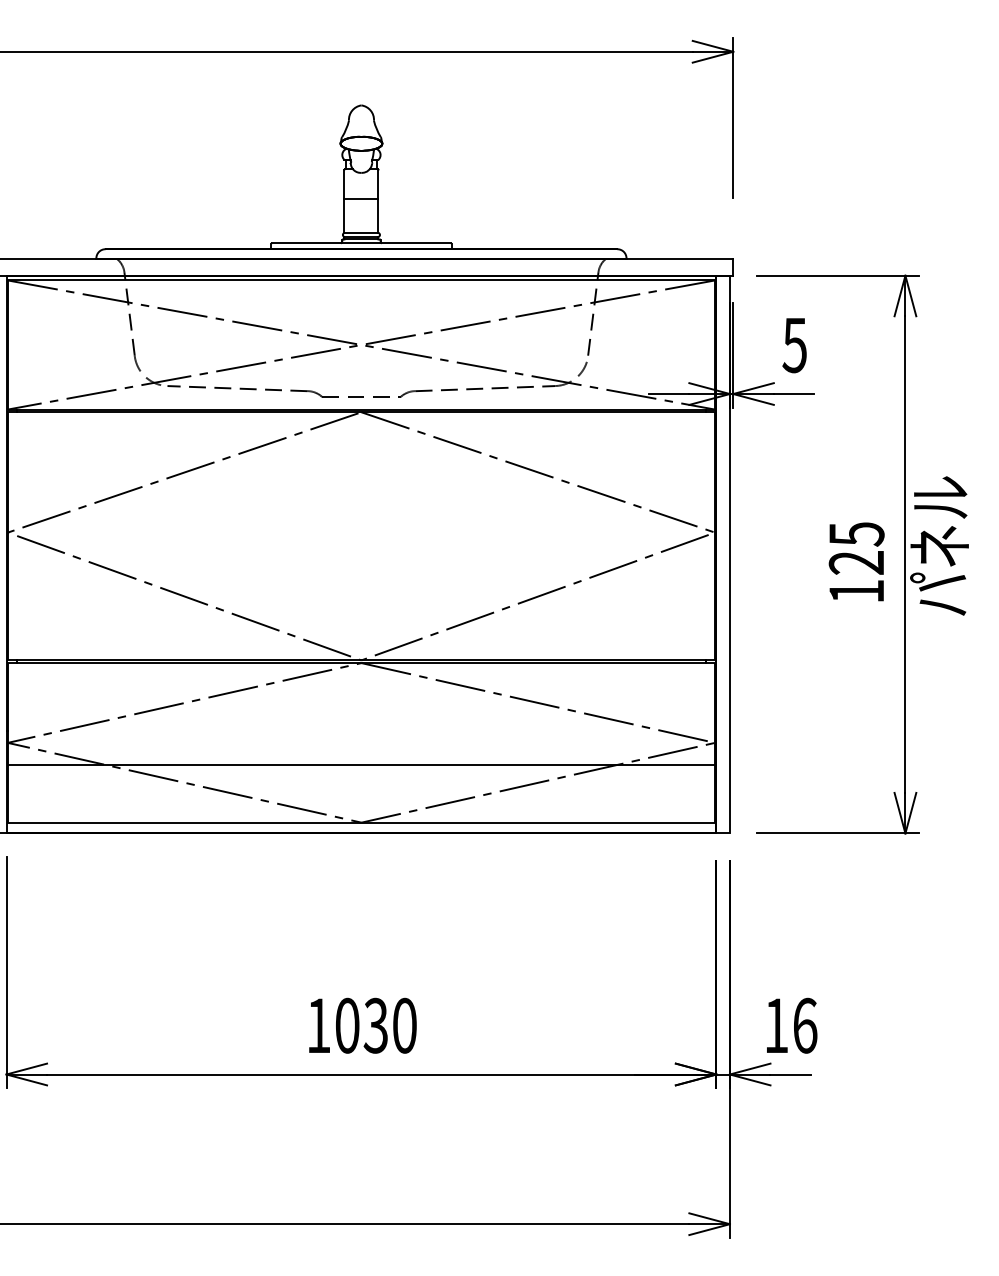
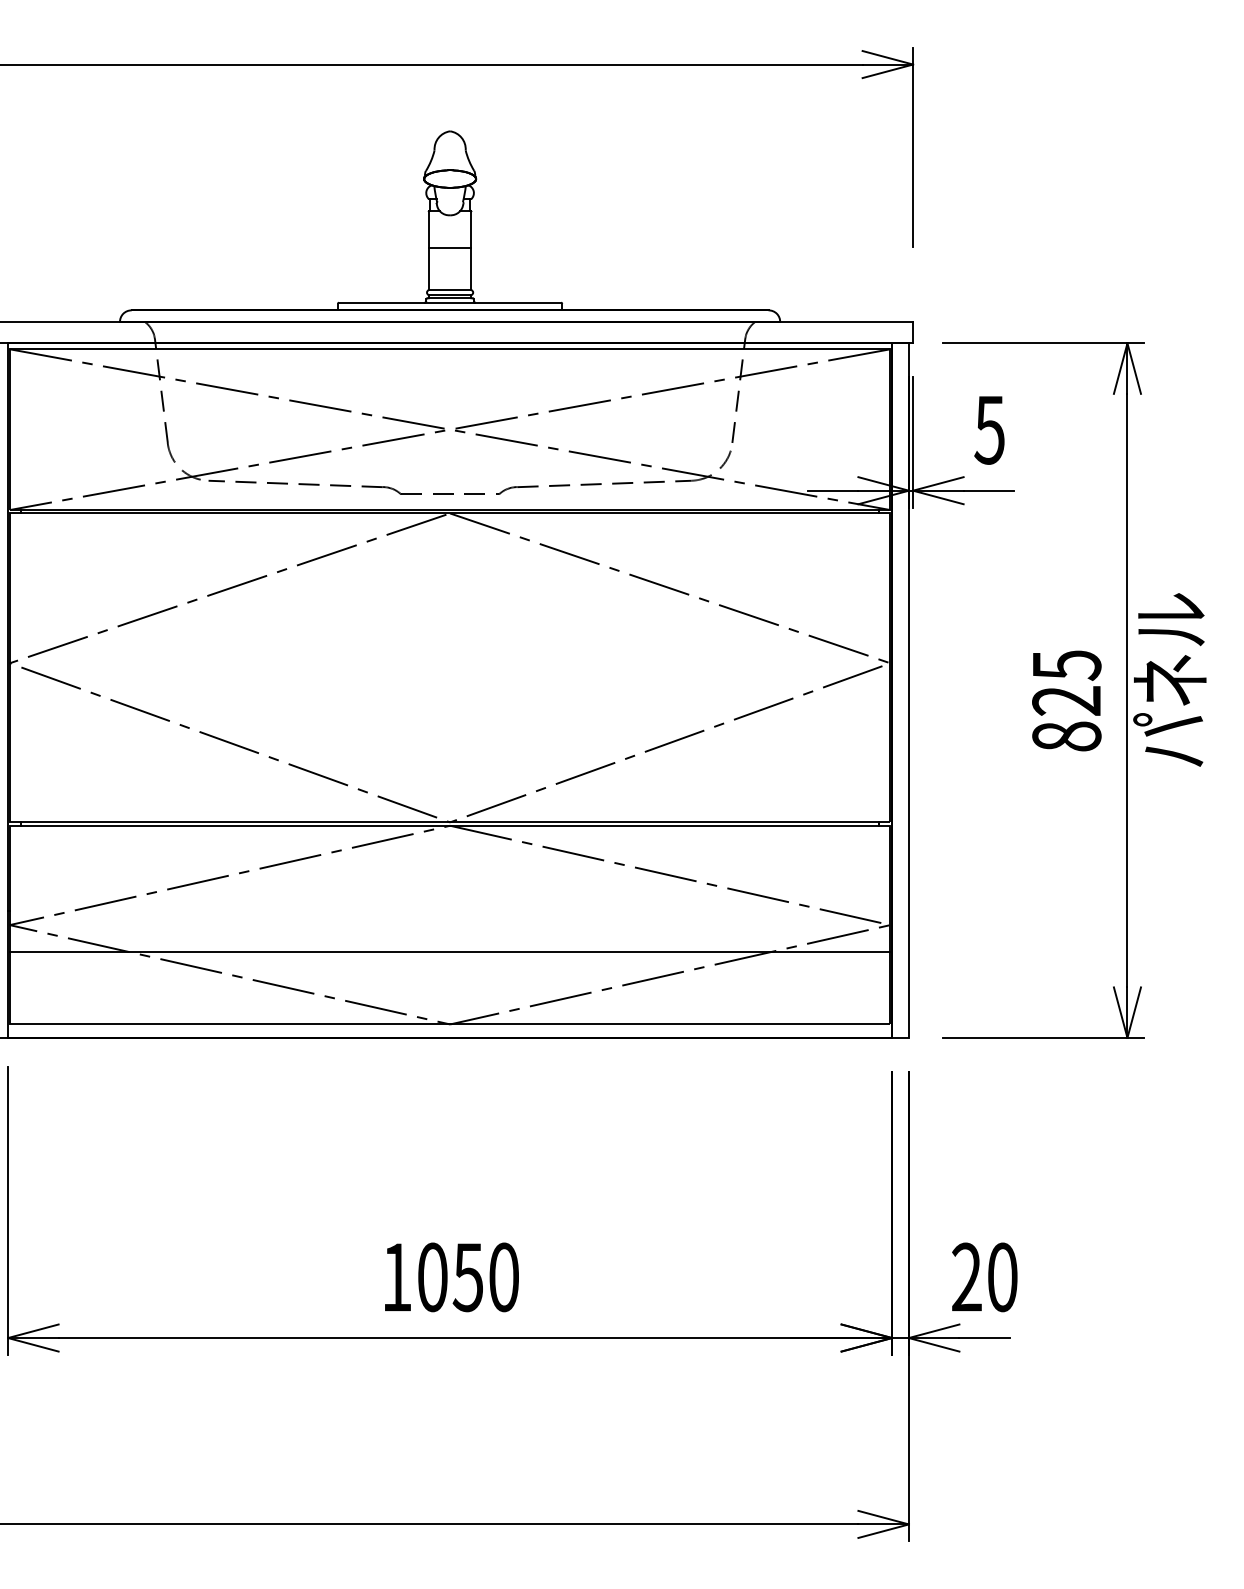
text: (856, 591) -> (1066, 736), 125 -> 825
text: (375, 1025) -> (467, 1277), 1030 -> 1050
text: (790, 1025) -> (984, 1277), 16 -> 20

